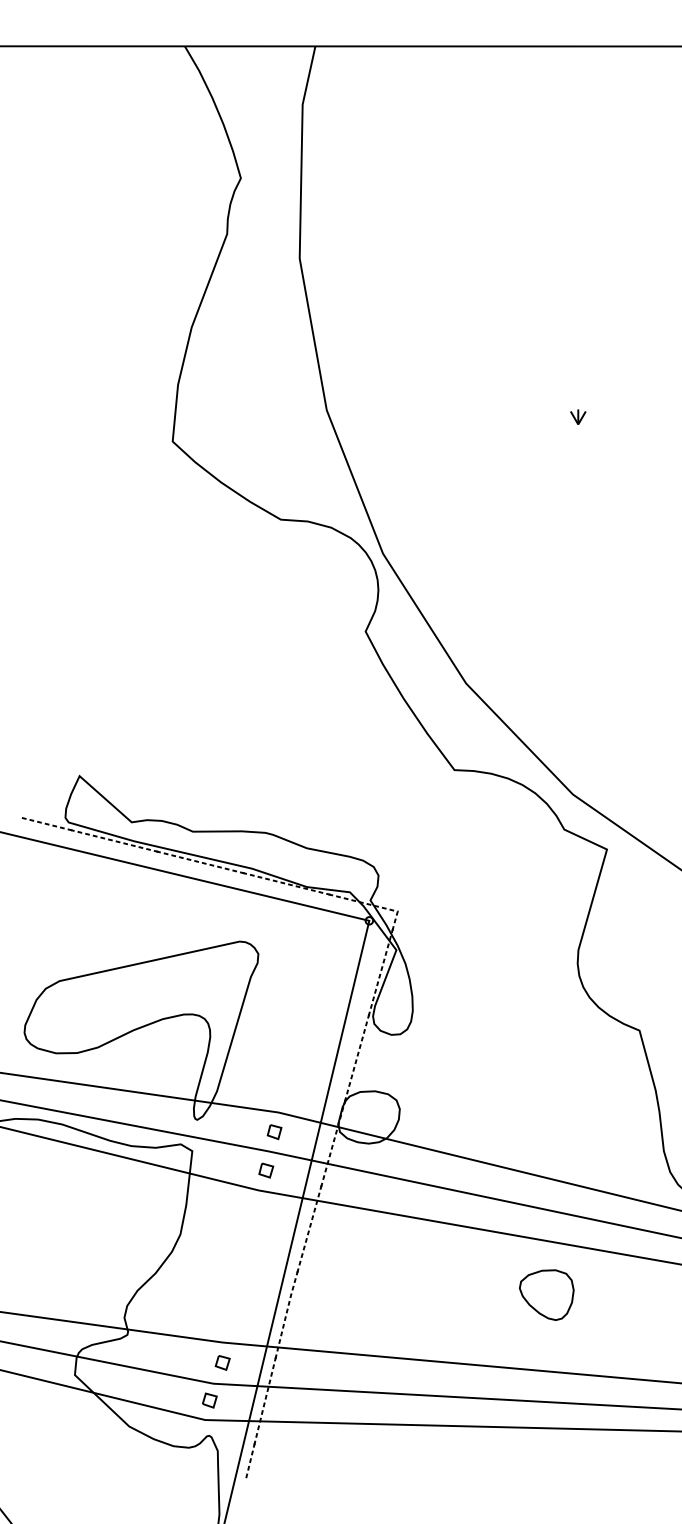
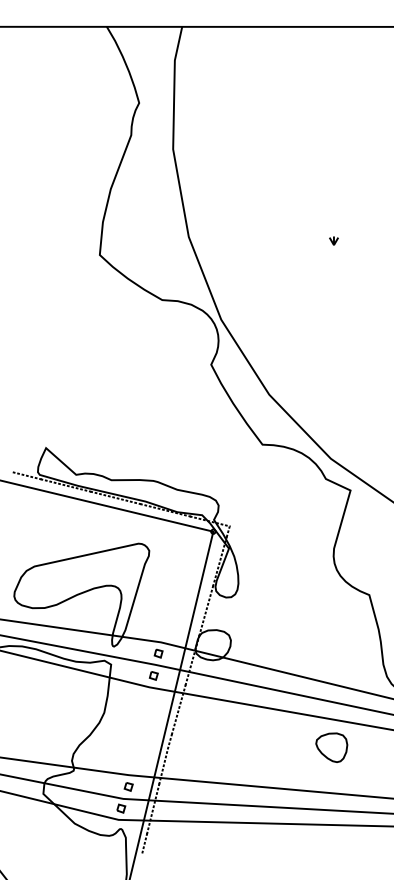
part: (546, 1294) -> (331, 747), moved

